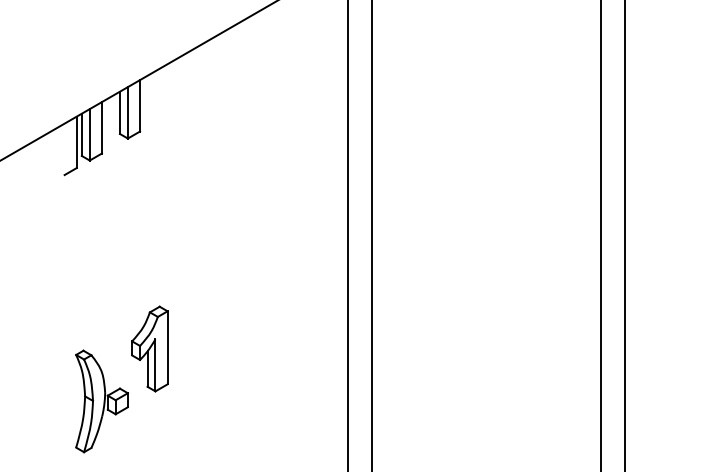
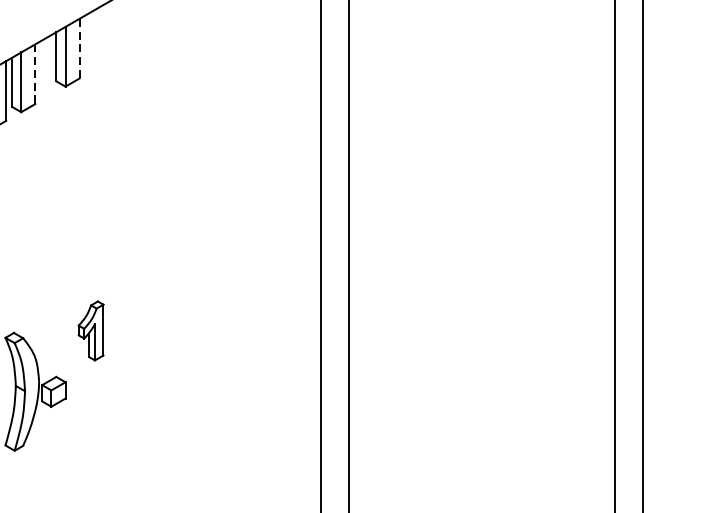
line: (140, 105) -> (80, 48), solid -> dashed
line: (101, 127) -> (34, 73), solid -> dashed
part: (149, 348) -> (90, 330), size x0.6

